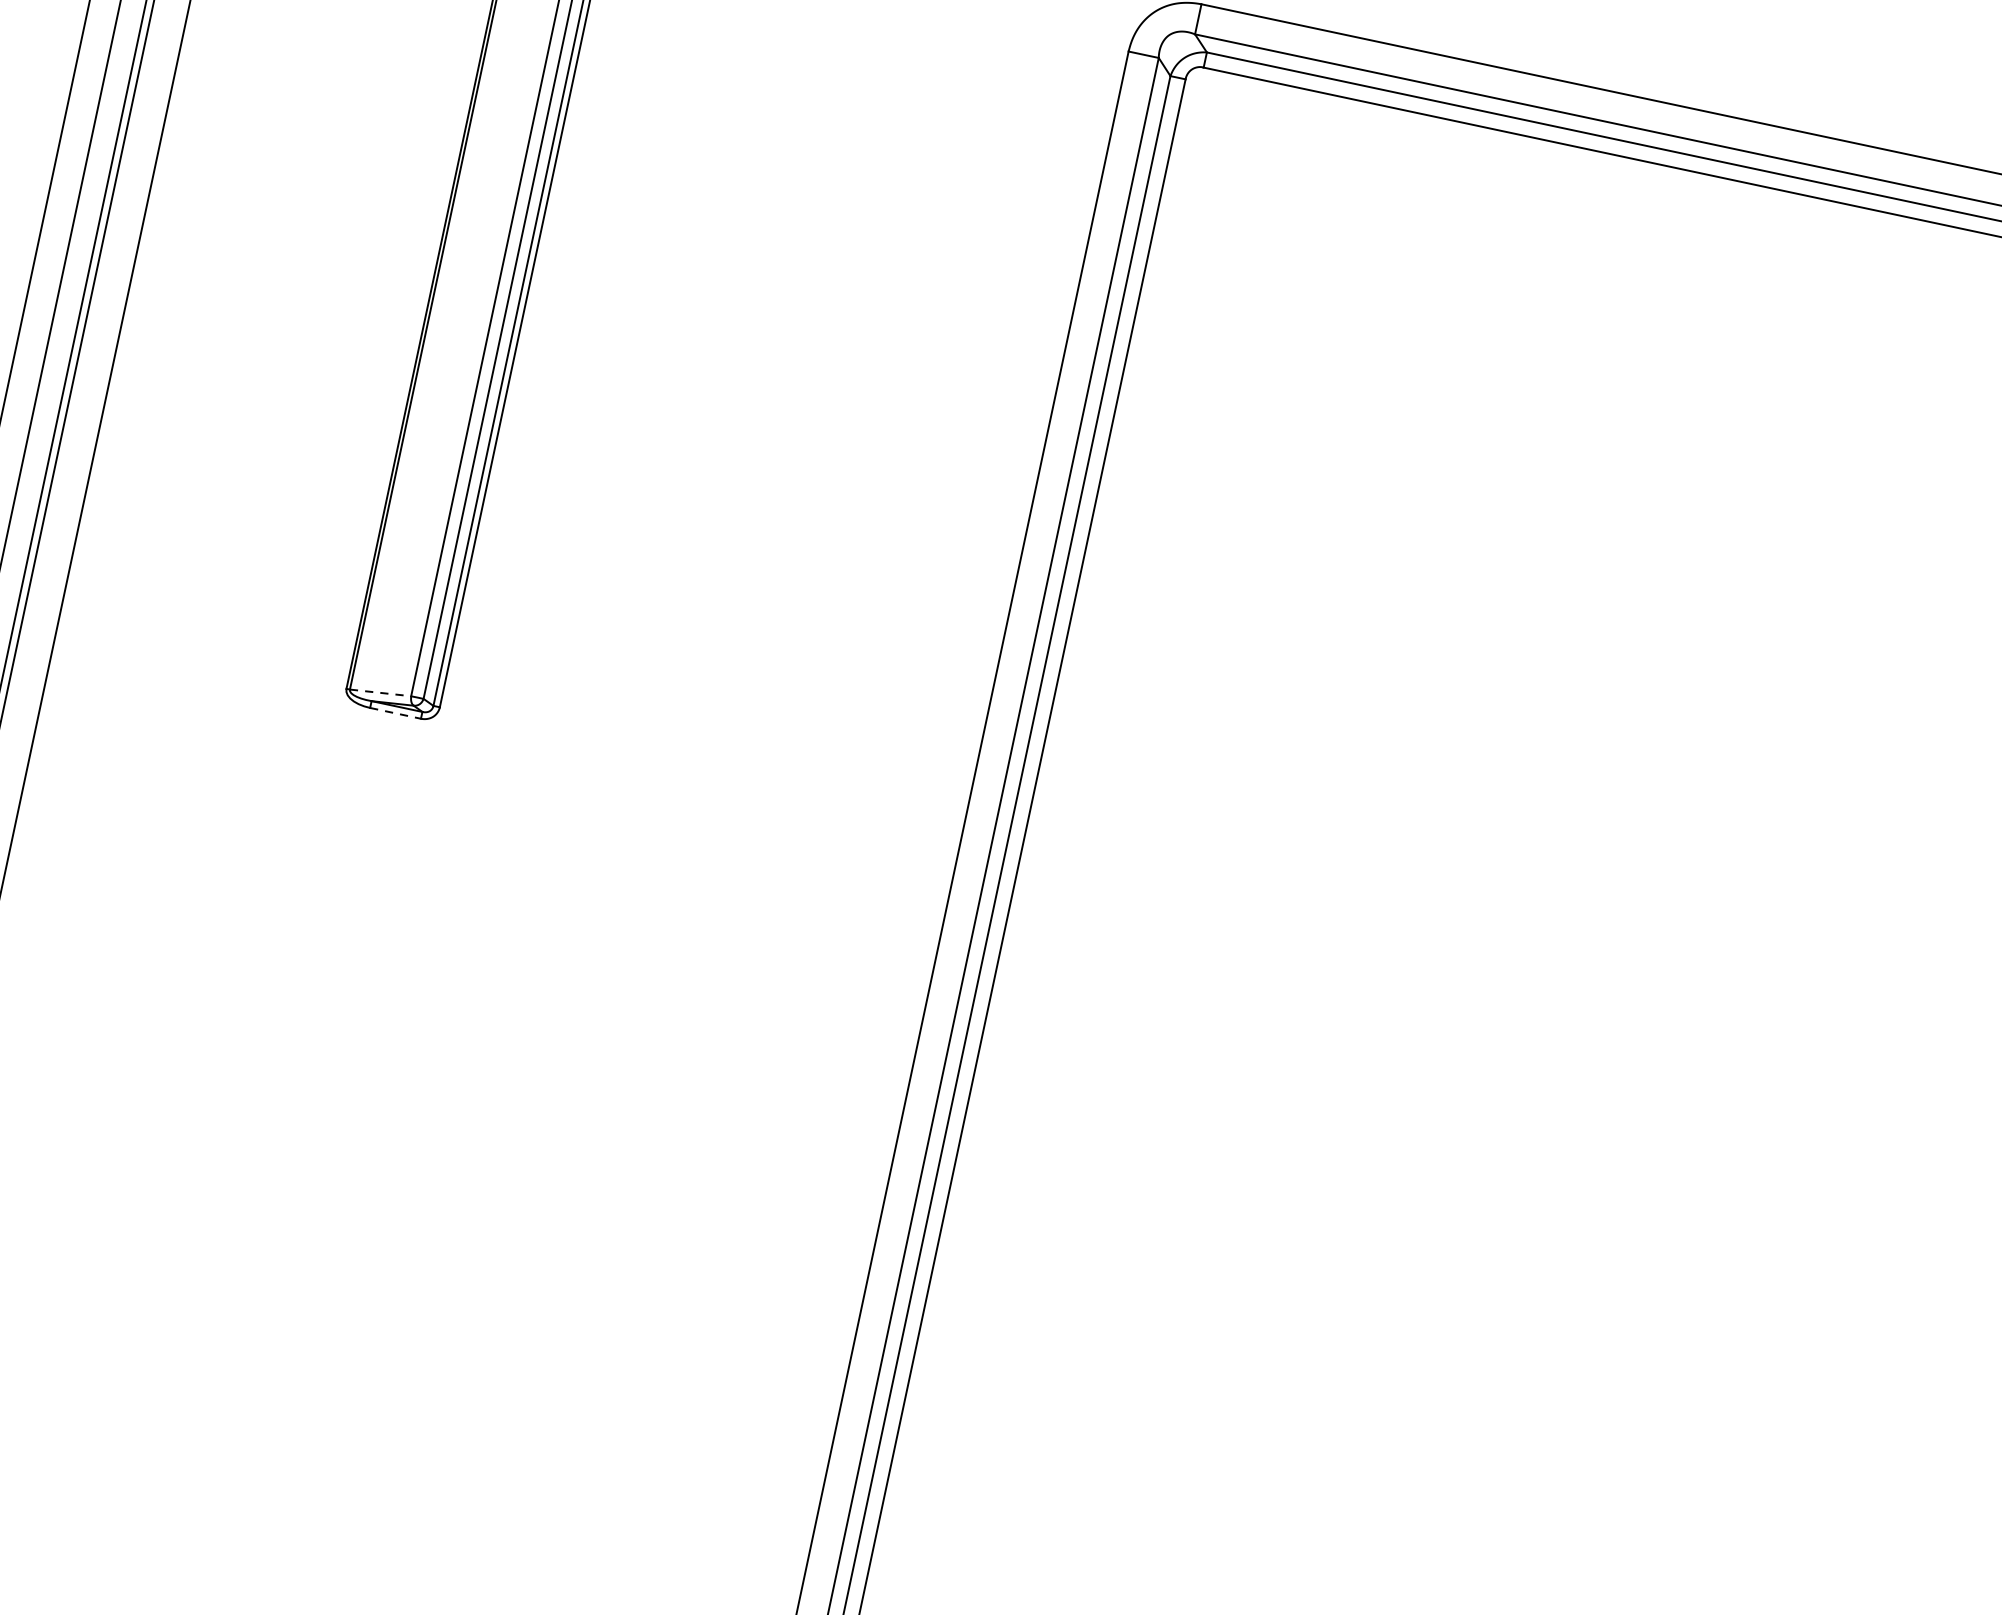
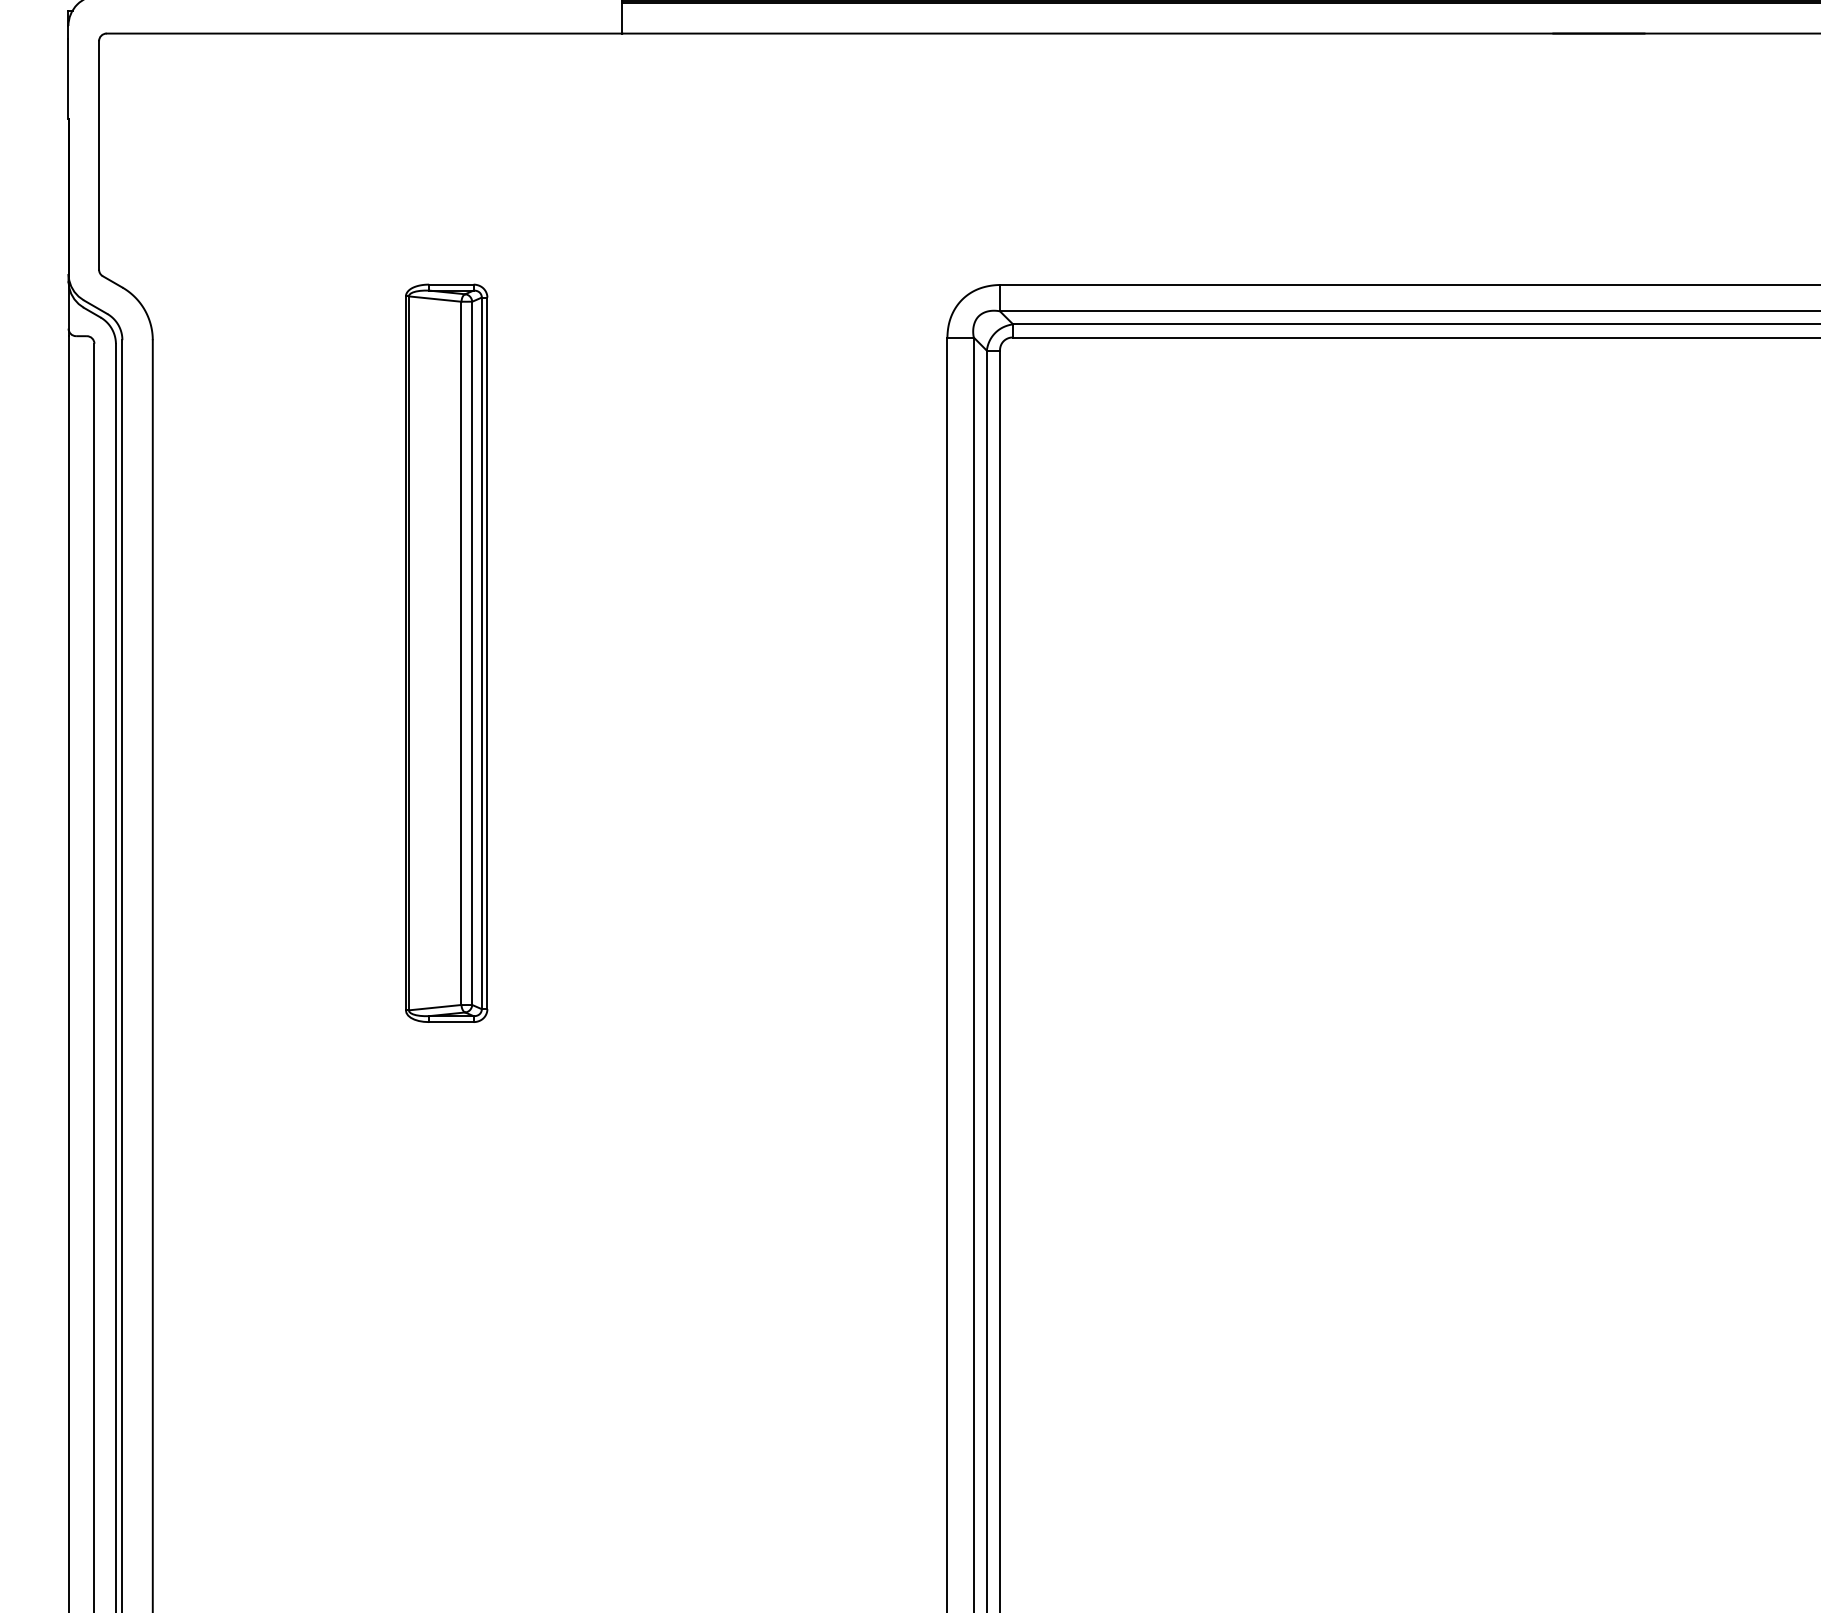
line: (380, 692) -> (435, 1007), dashed -> solid
line: (395, 713) -> (451, 1022), dashed -> solid

